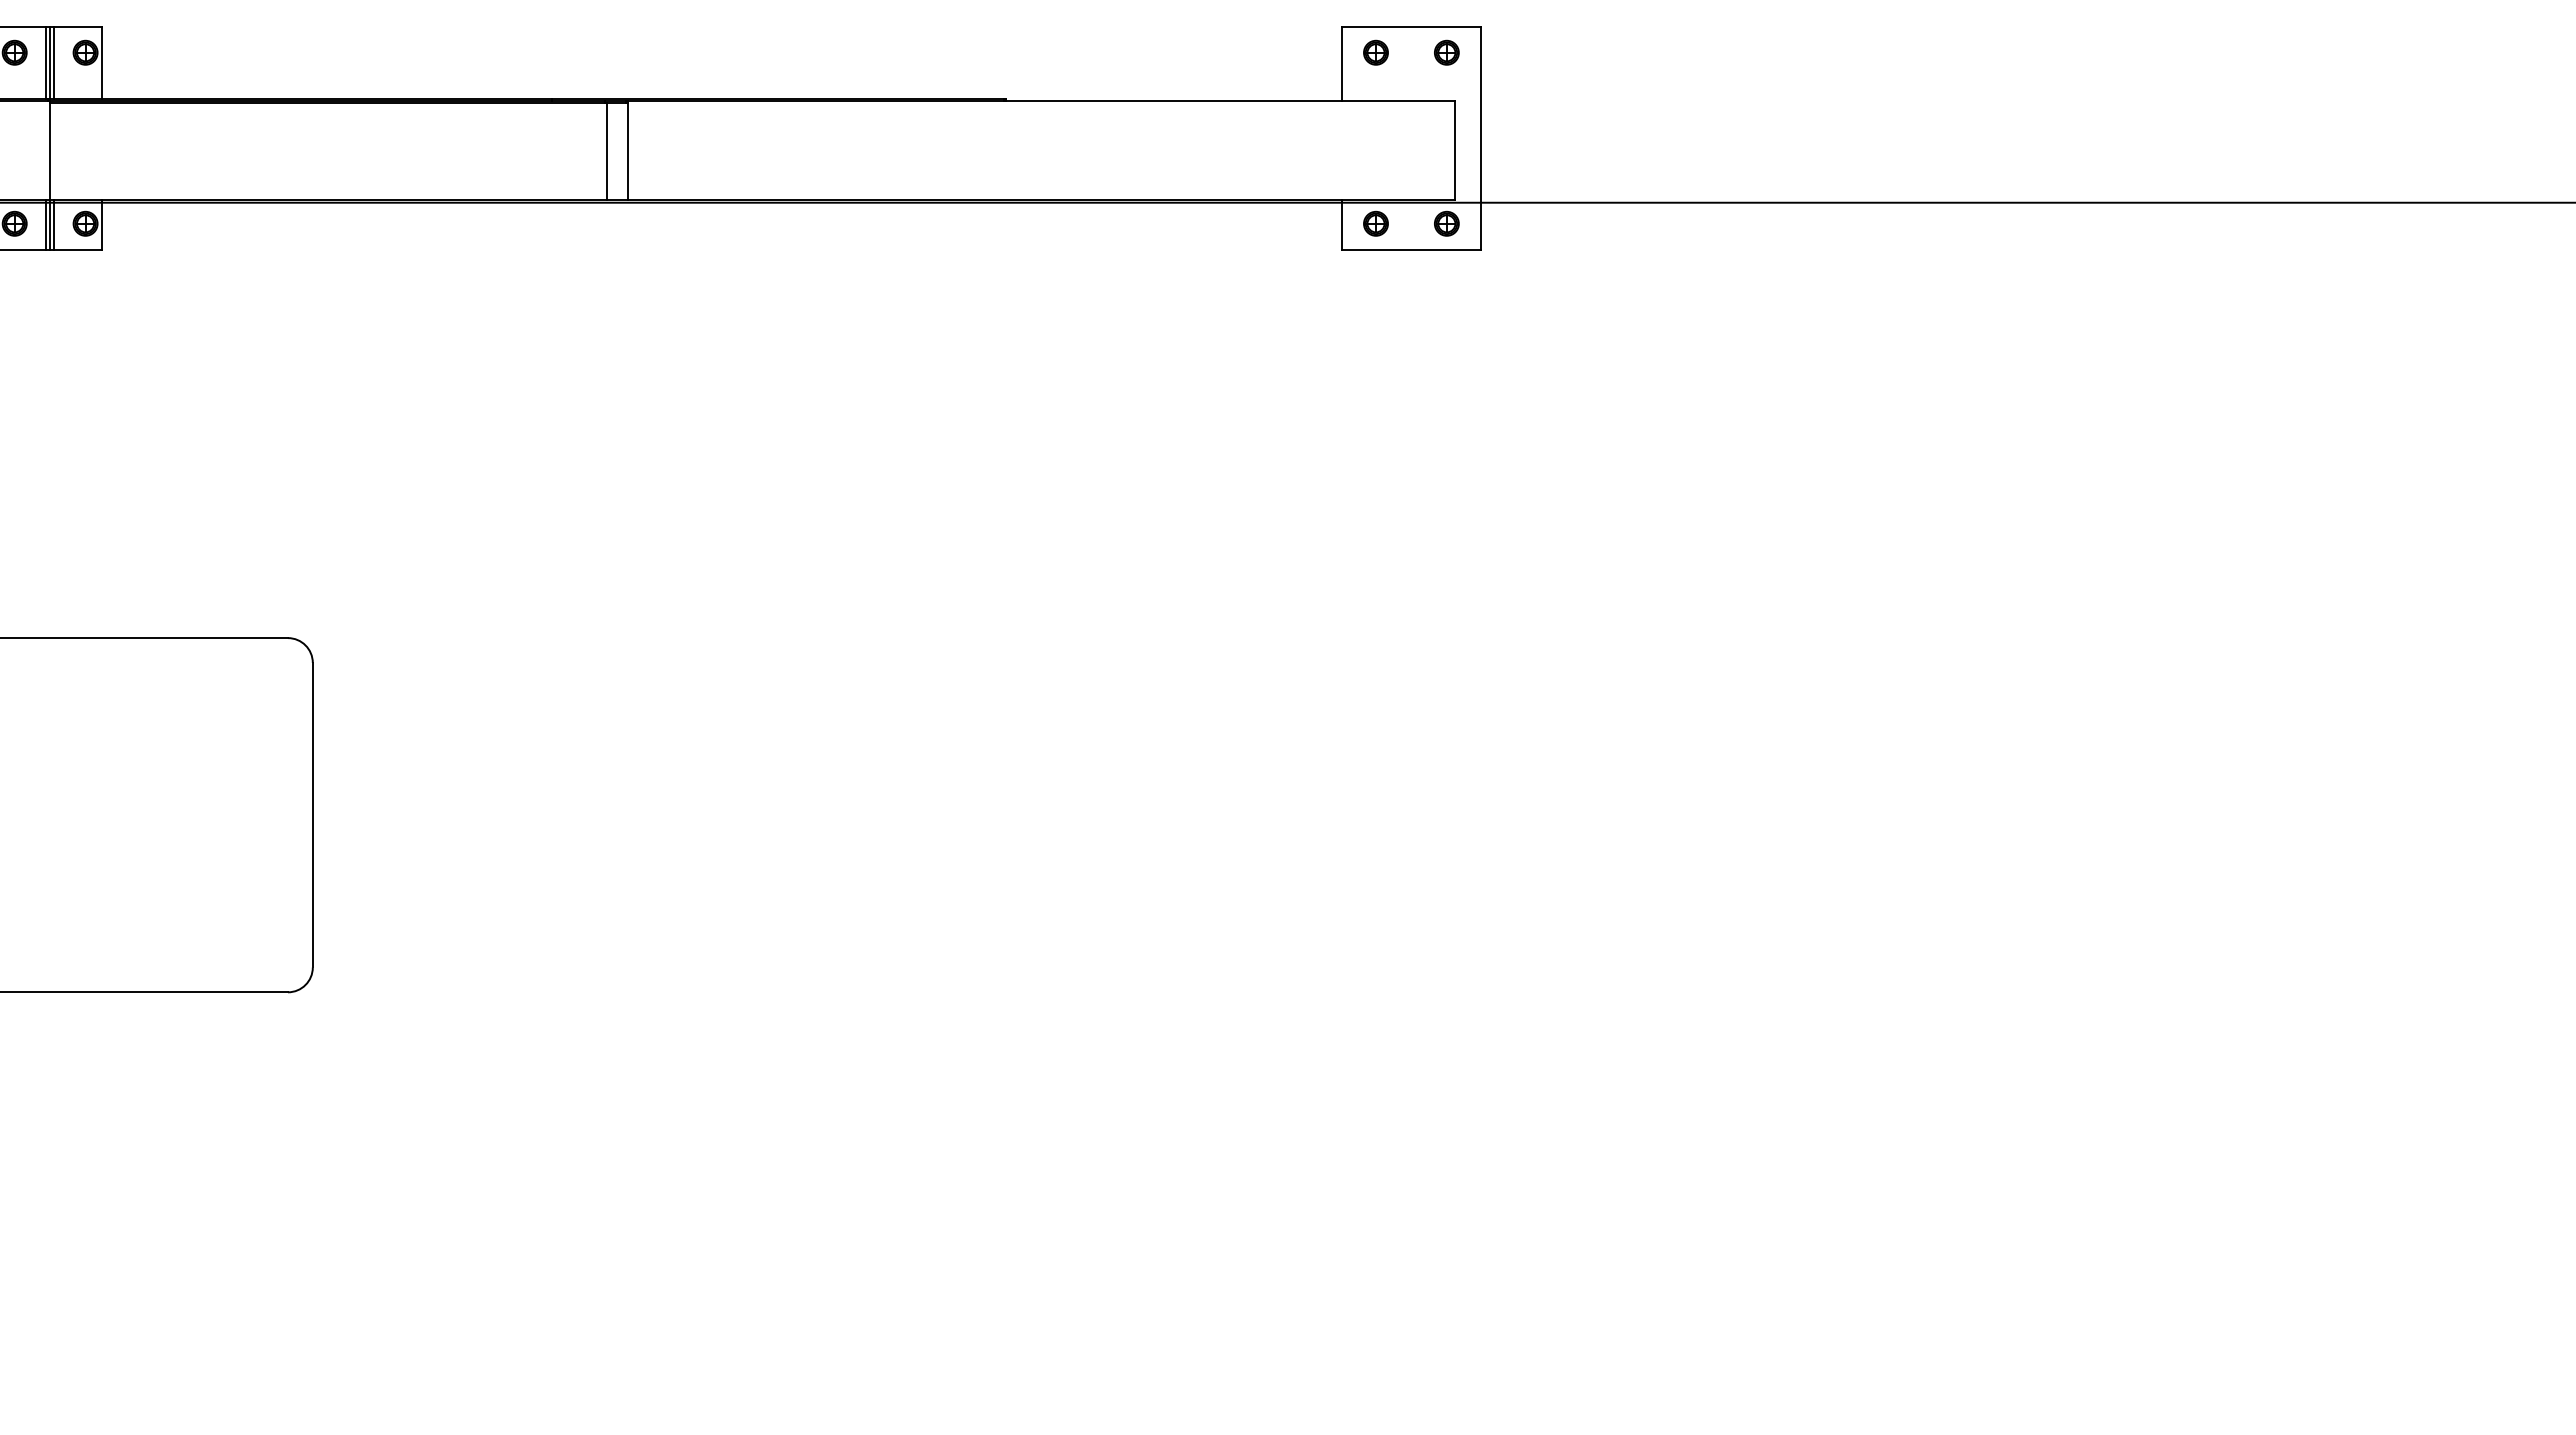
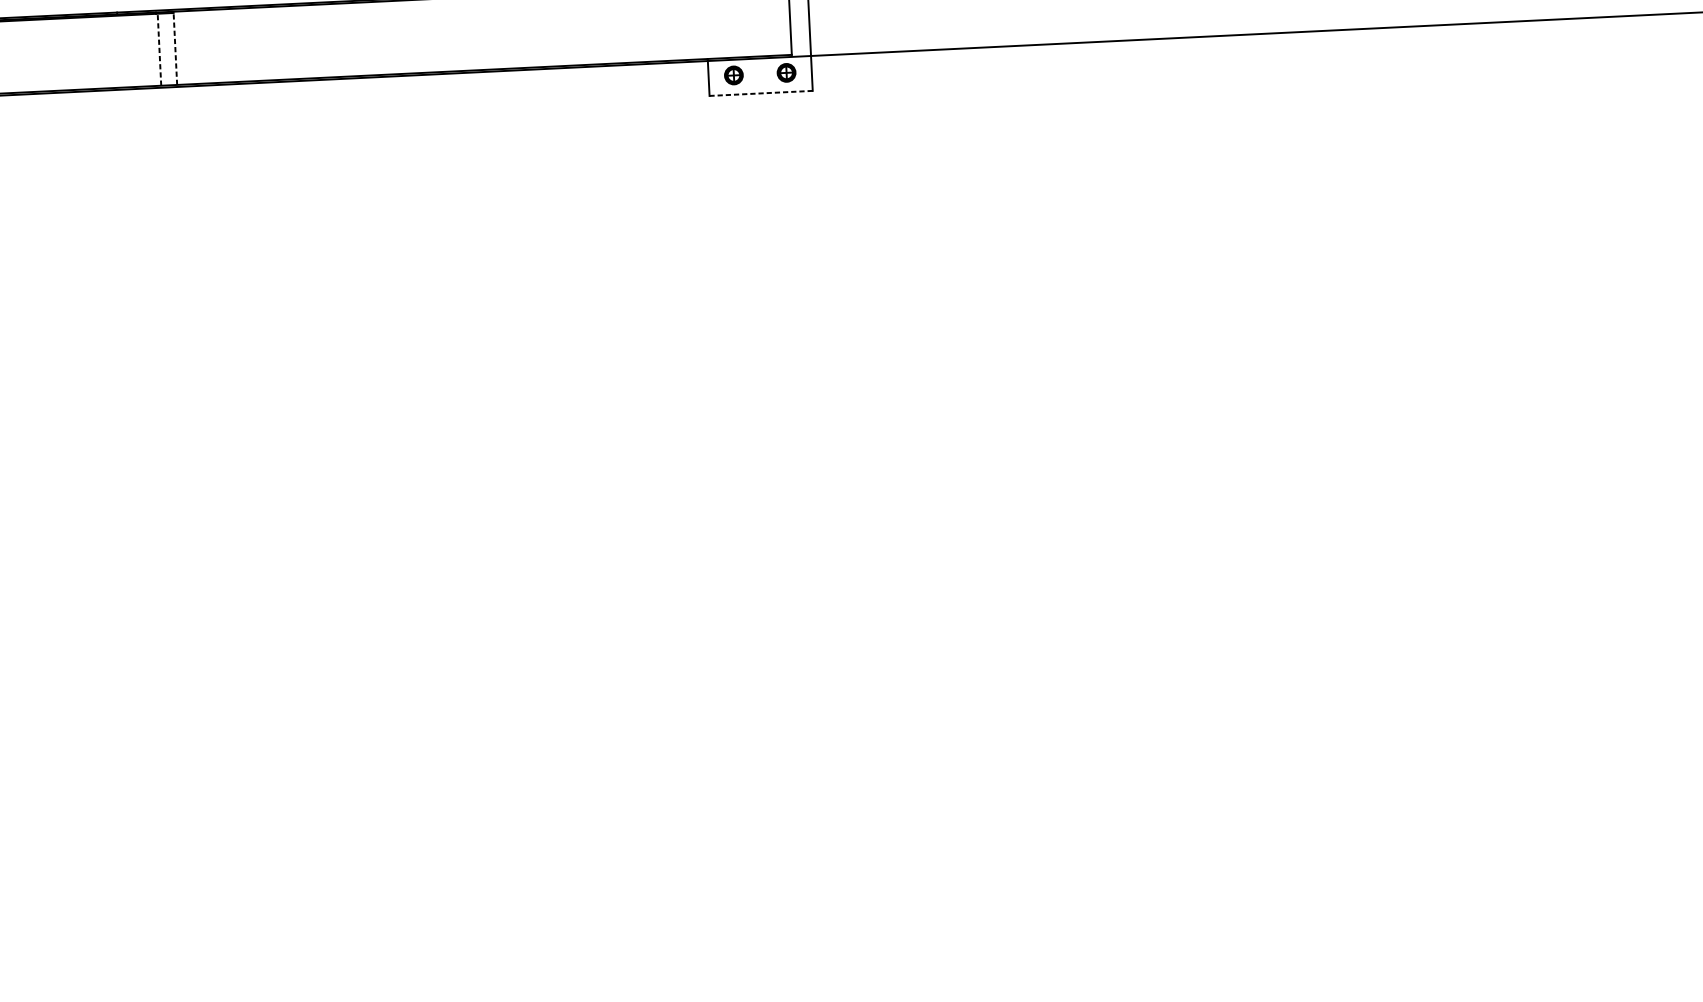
line: (628, 150) -> (175, 48), solid -> dashed
line: (606, 151) -> (159, 49), solid -> dashed
line: (1410, 249) -> (760, 93), solid -> dashed

